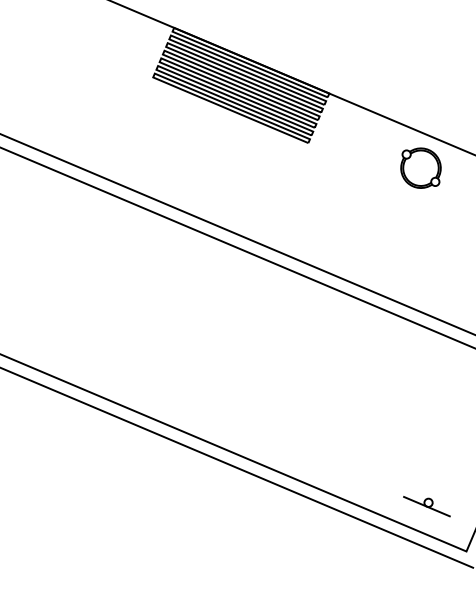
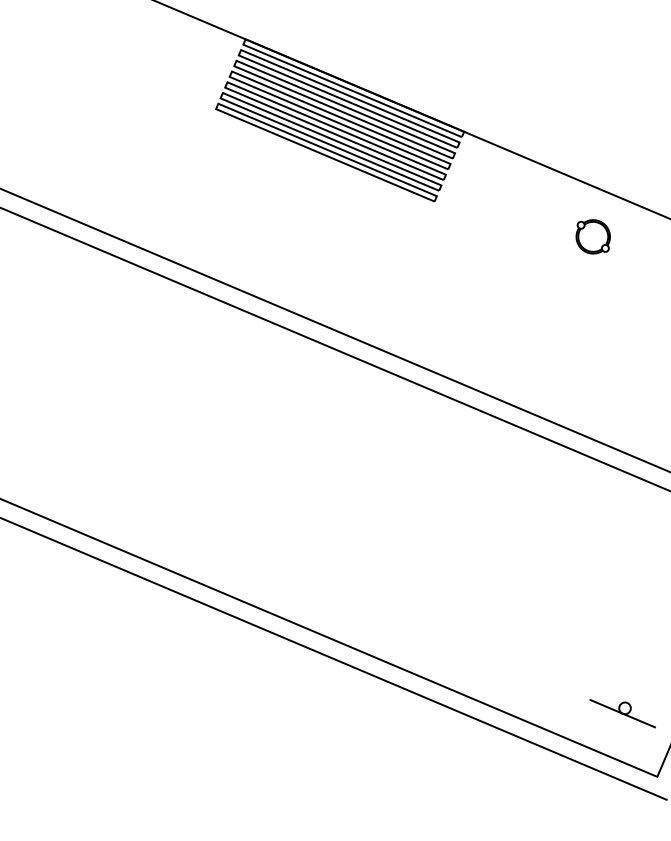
part: (420, 167) -> (592, 235), size x0.6
part: (426, 506) -> (622, 713), moved

